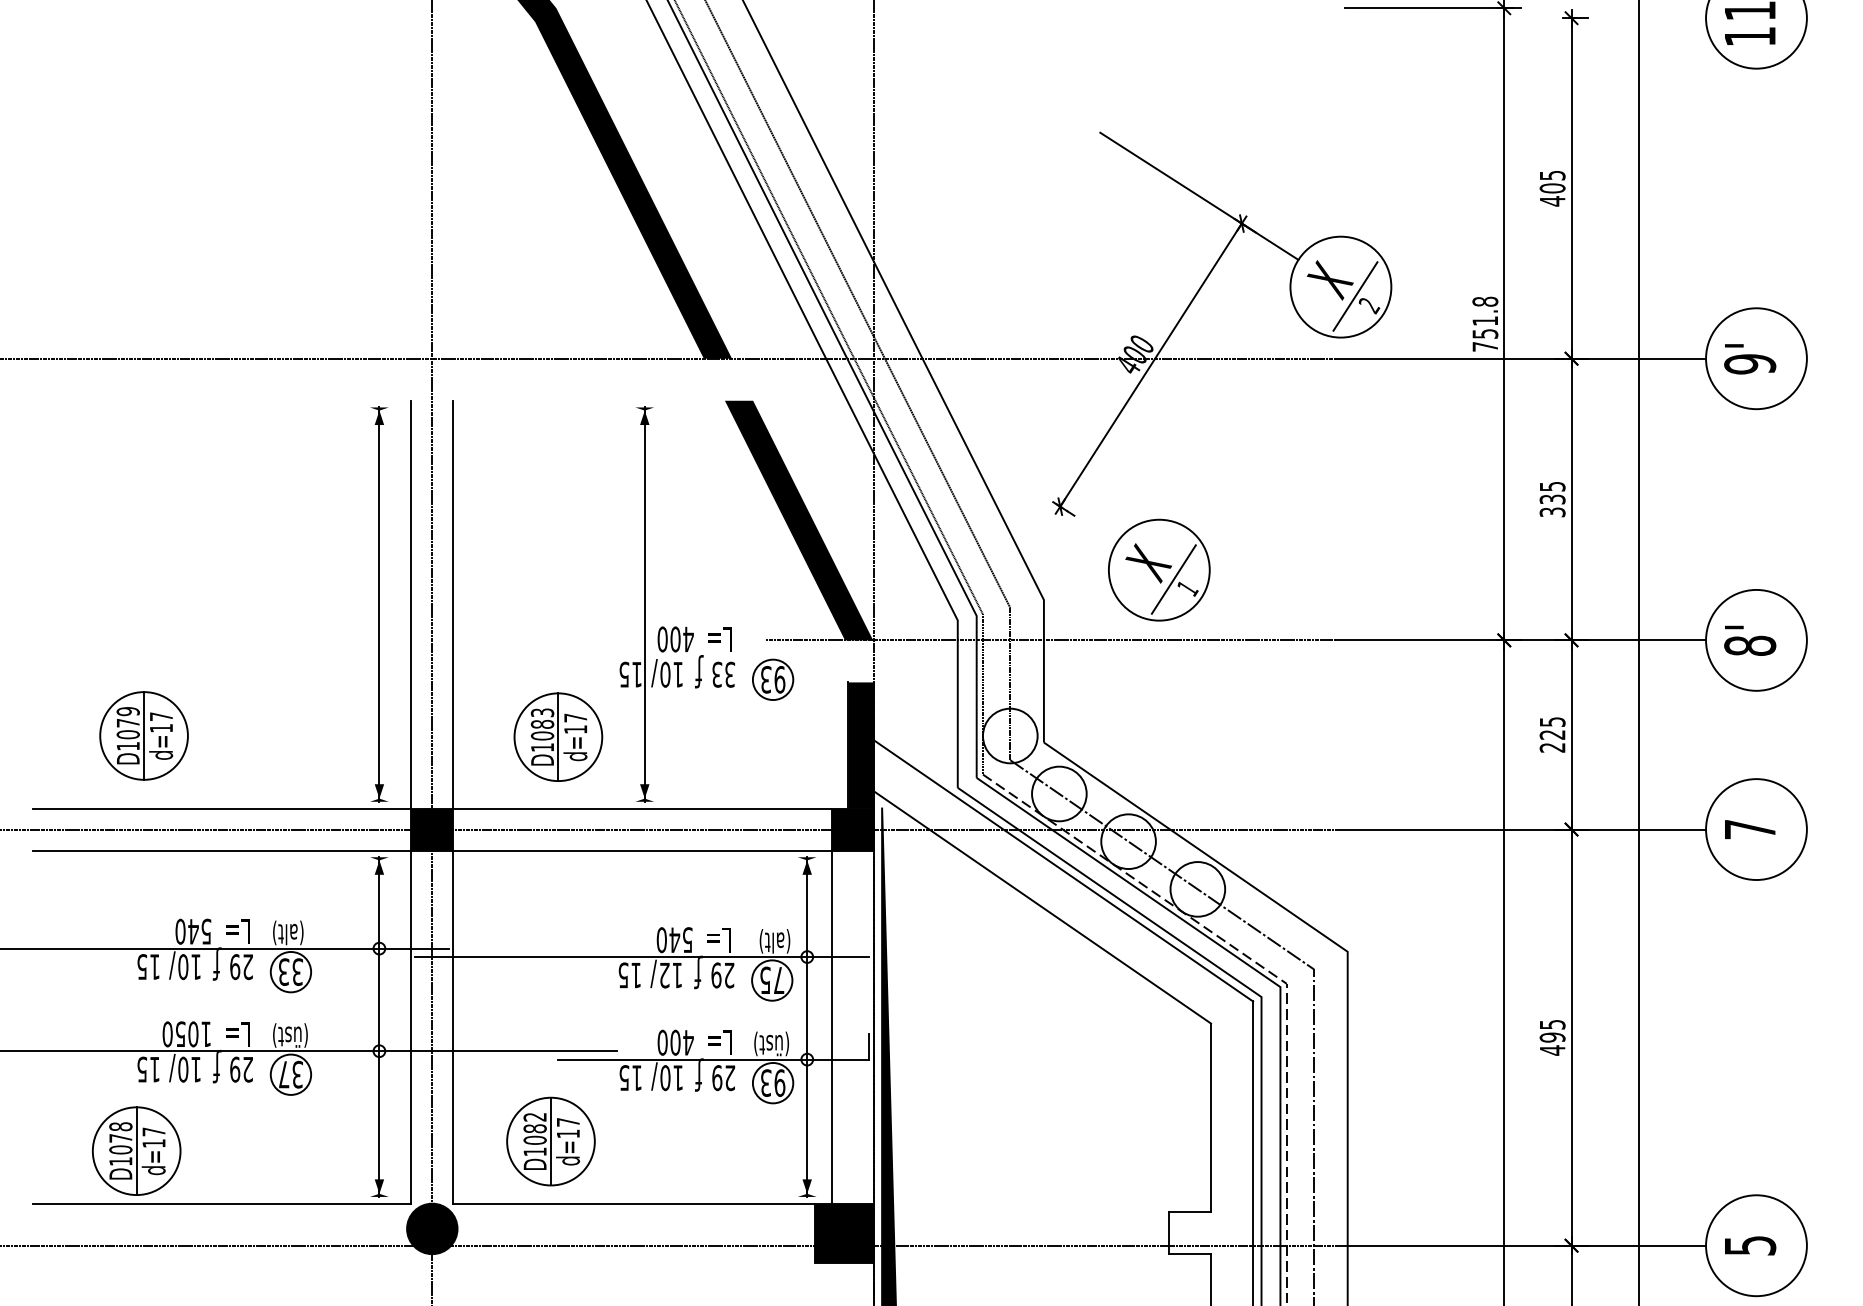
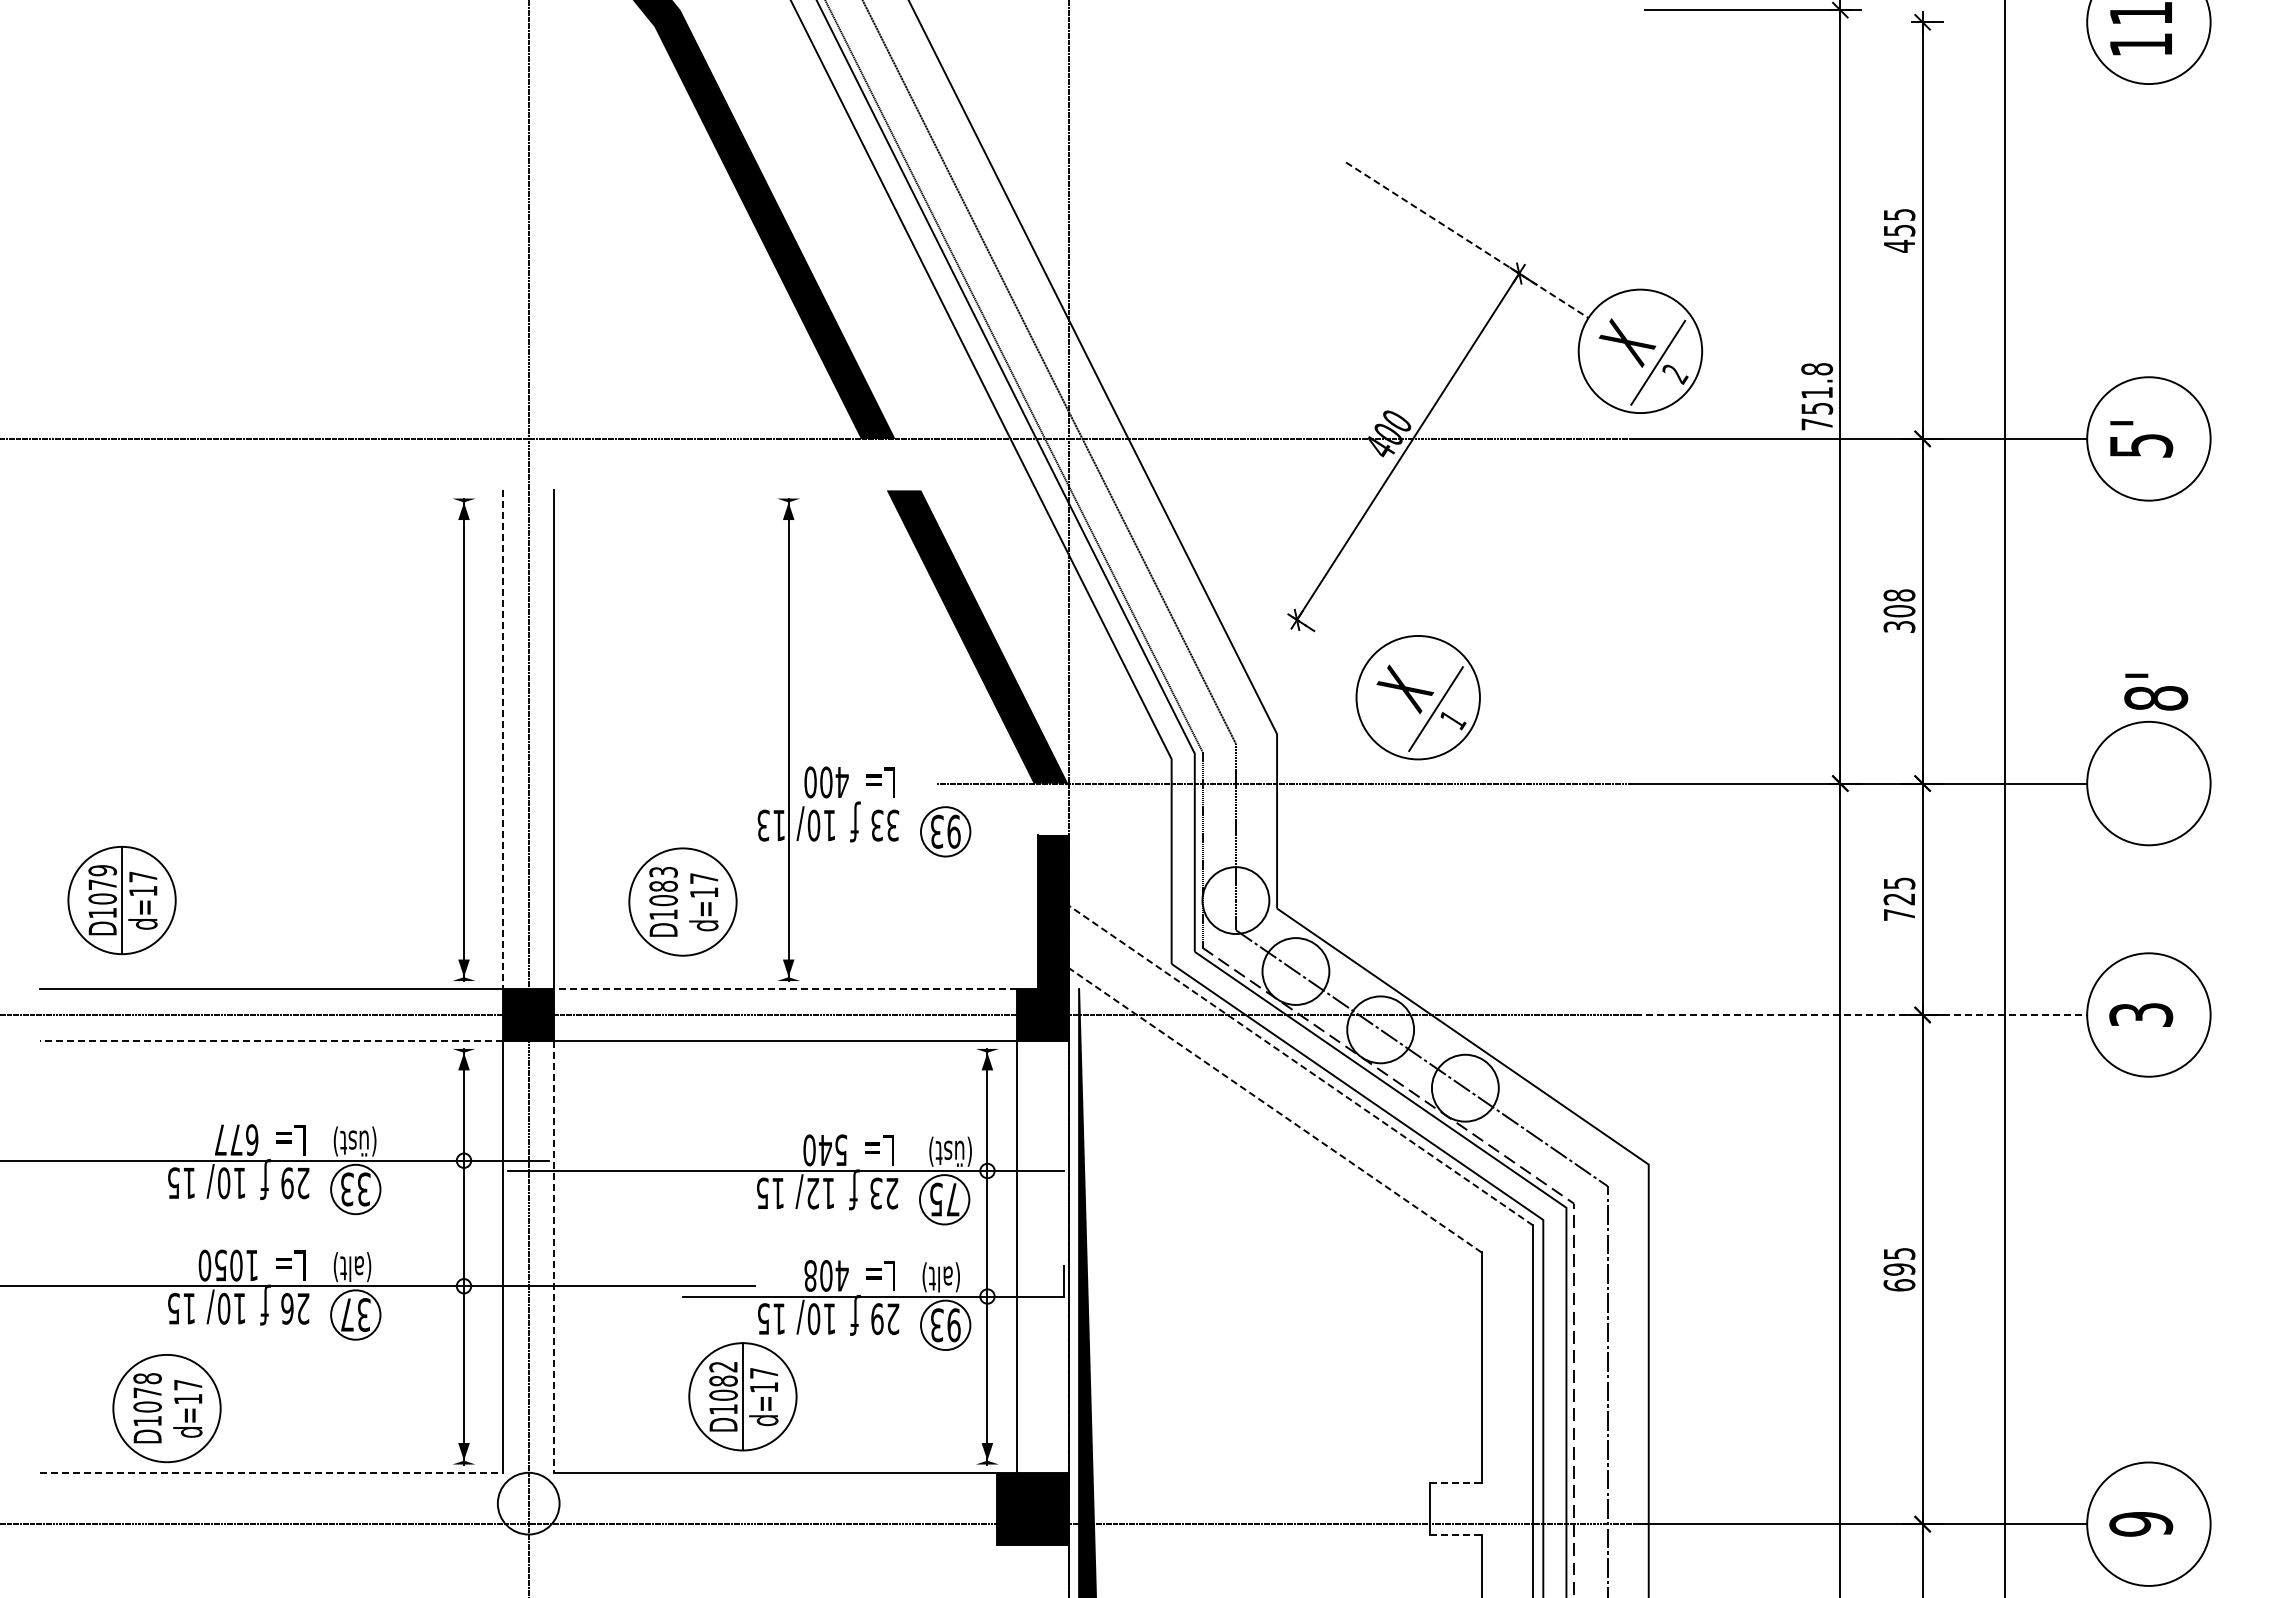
text: (1552, 188) -> (1899, 230), 405 -> 455
line: (1199, 196) -> (1467, 240), solid -> dashed
text: (1749, 364) -> (2140, 445), 9' -> 5'
text: (1552, 493) -> (1899, 603), 335 -> 308
line: (410, 605) -> (502, 740), solid -> dashed
text: (1750, 640) -> (2156, 691), moved
text: (624, 674) -> (763, 825), 15 -> 13
part: (143, 735) -> (121, 900), moved
line: (557, 736) -> (682, 901), removed
text: (1551, 747) -> (1898, 914), 225 -> 725
line: (642, 808) -> (785, 989), solid -> dashed
line: (1521, 829) -> (1861, 1015), solid -> dashed
text: (1750, 829) -> (2141, 1014), 7 -> 3
line: (222, 850) -> (271, 1040), solid -> dashed
line: (1063, 870) -> (1300, 1065), solid -> dashed
line: (1042, 907) -> (1275, 1110), solid -> dashed
text: (193, 931) -> (236, 1139), 540 -> 677
text: (296, 932) -> (362, 1141), (alt) -> (üst)
text: (782, 941) -> (957, 1151), (alt) -> (üst)
text: (716, 975) -> (876, 1193), 29 -> 23
line: (453, 1027) -> (554, 1257), solid -> dashed
text: (296, 1035) -> (362, 1267), (üst) -> (alt)
text: (662, 1042) -> (810, 1275), 400 -> 408
text: (777, 1044) -> (951, 1277), (üst) -> (alt)
text: (1552, 1049) -> (1899, 1284), 495 -> 695
text: (235, 1069) -> (287, 1308), 29 -> 26
part: (550, 1141) -> (742, 1396), moved
line: (137, 1151) -> (167, 1408), removed
line: (222, 1203) -> (272, 1472), solid -> dashed
line: (1189, 1212) -> (1455, 1483), solid -> dashed
fill: (432, 1228) -> (528, 1503), removed
text: (1749, 1245) -> (2140, 1524), 5 -> 9
line: (1189, 1254) -> (1455, 1534), solid -> dashed

